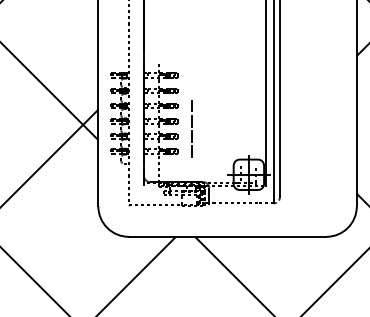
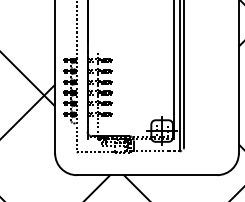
line: (191, 127) -> (121, 97), removed

